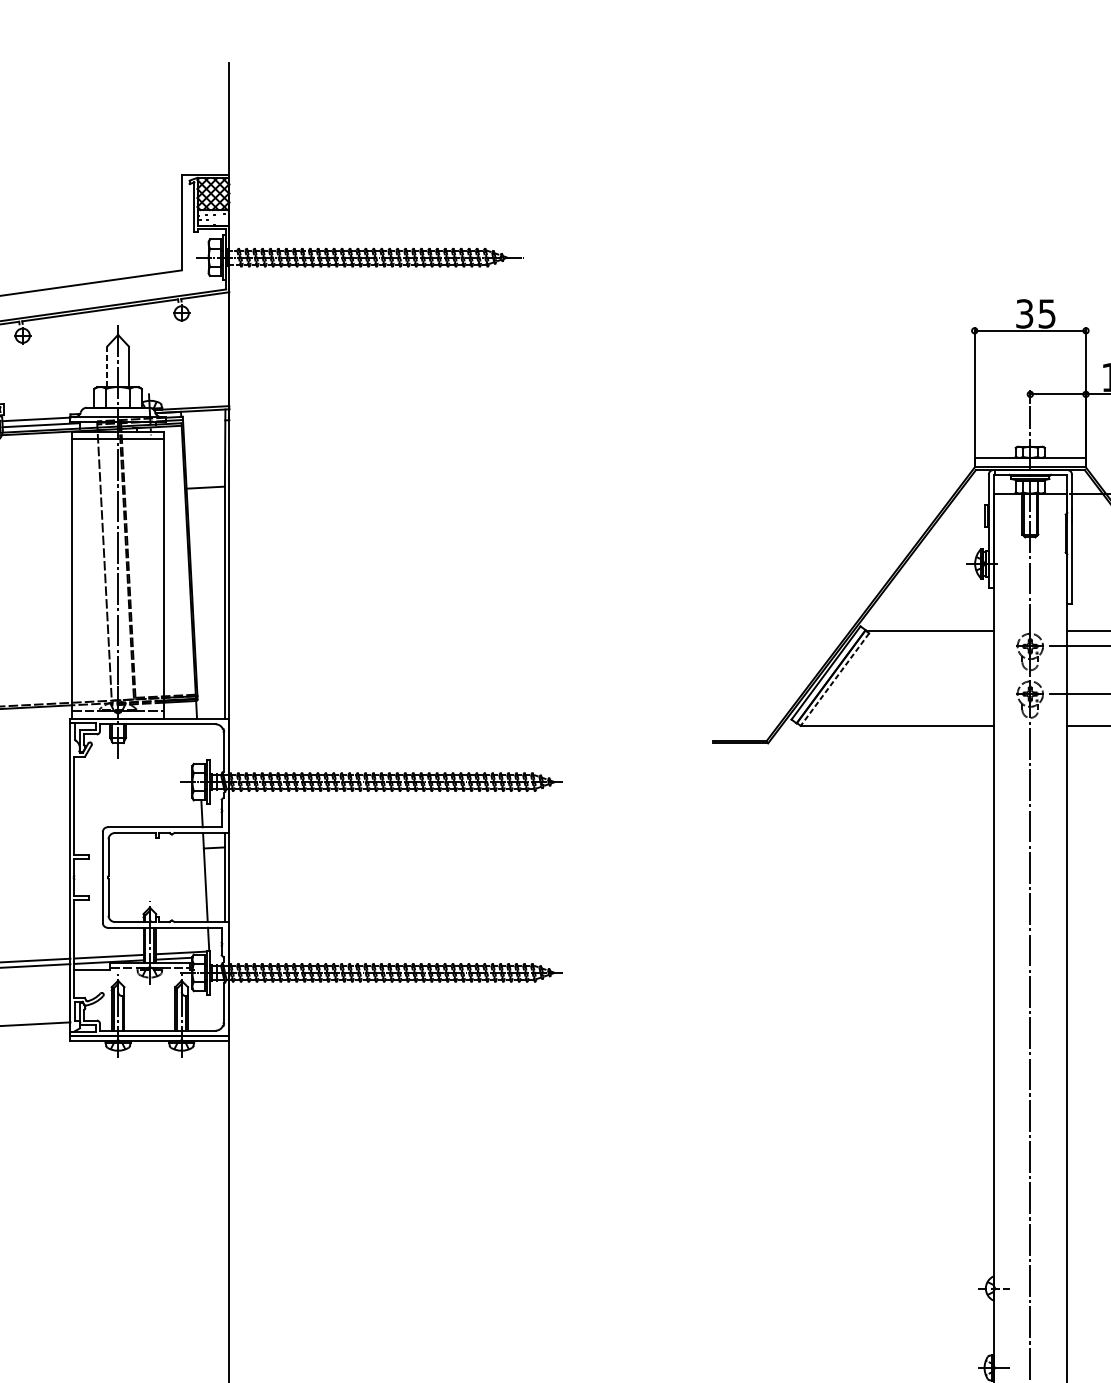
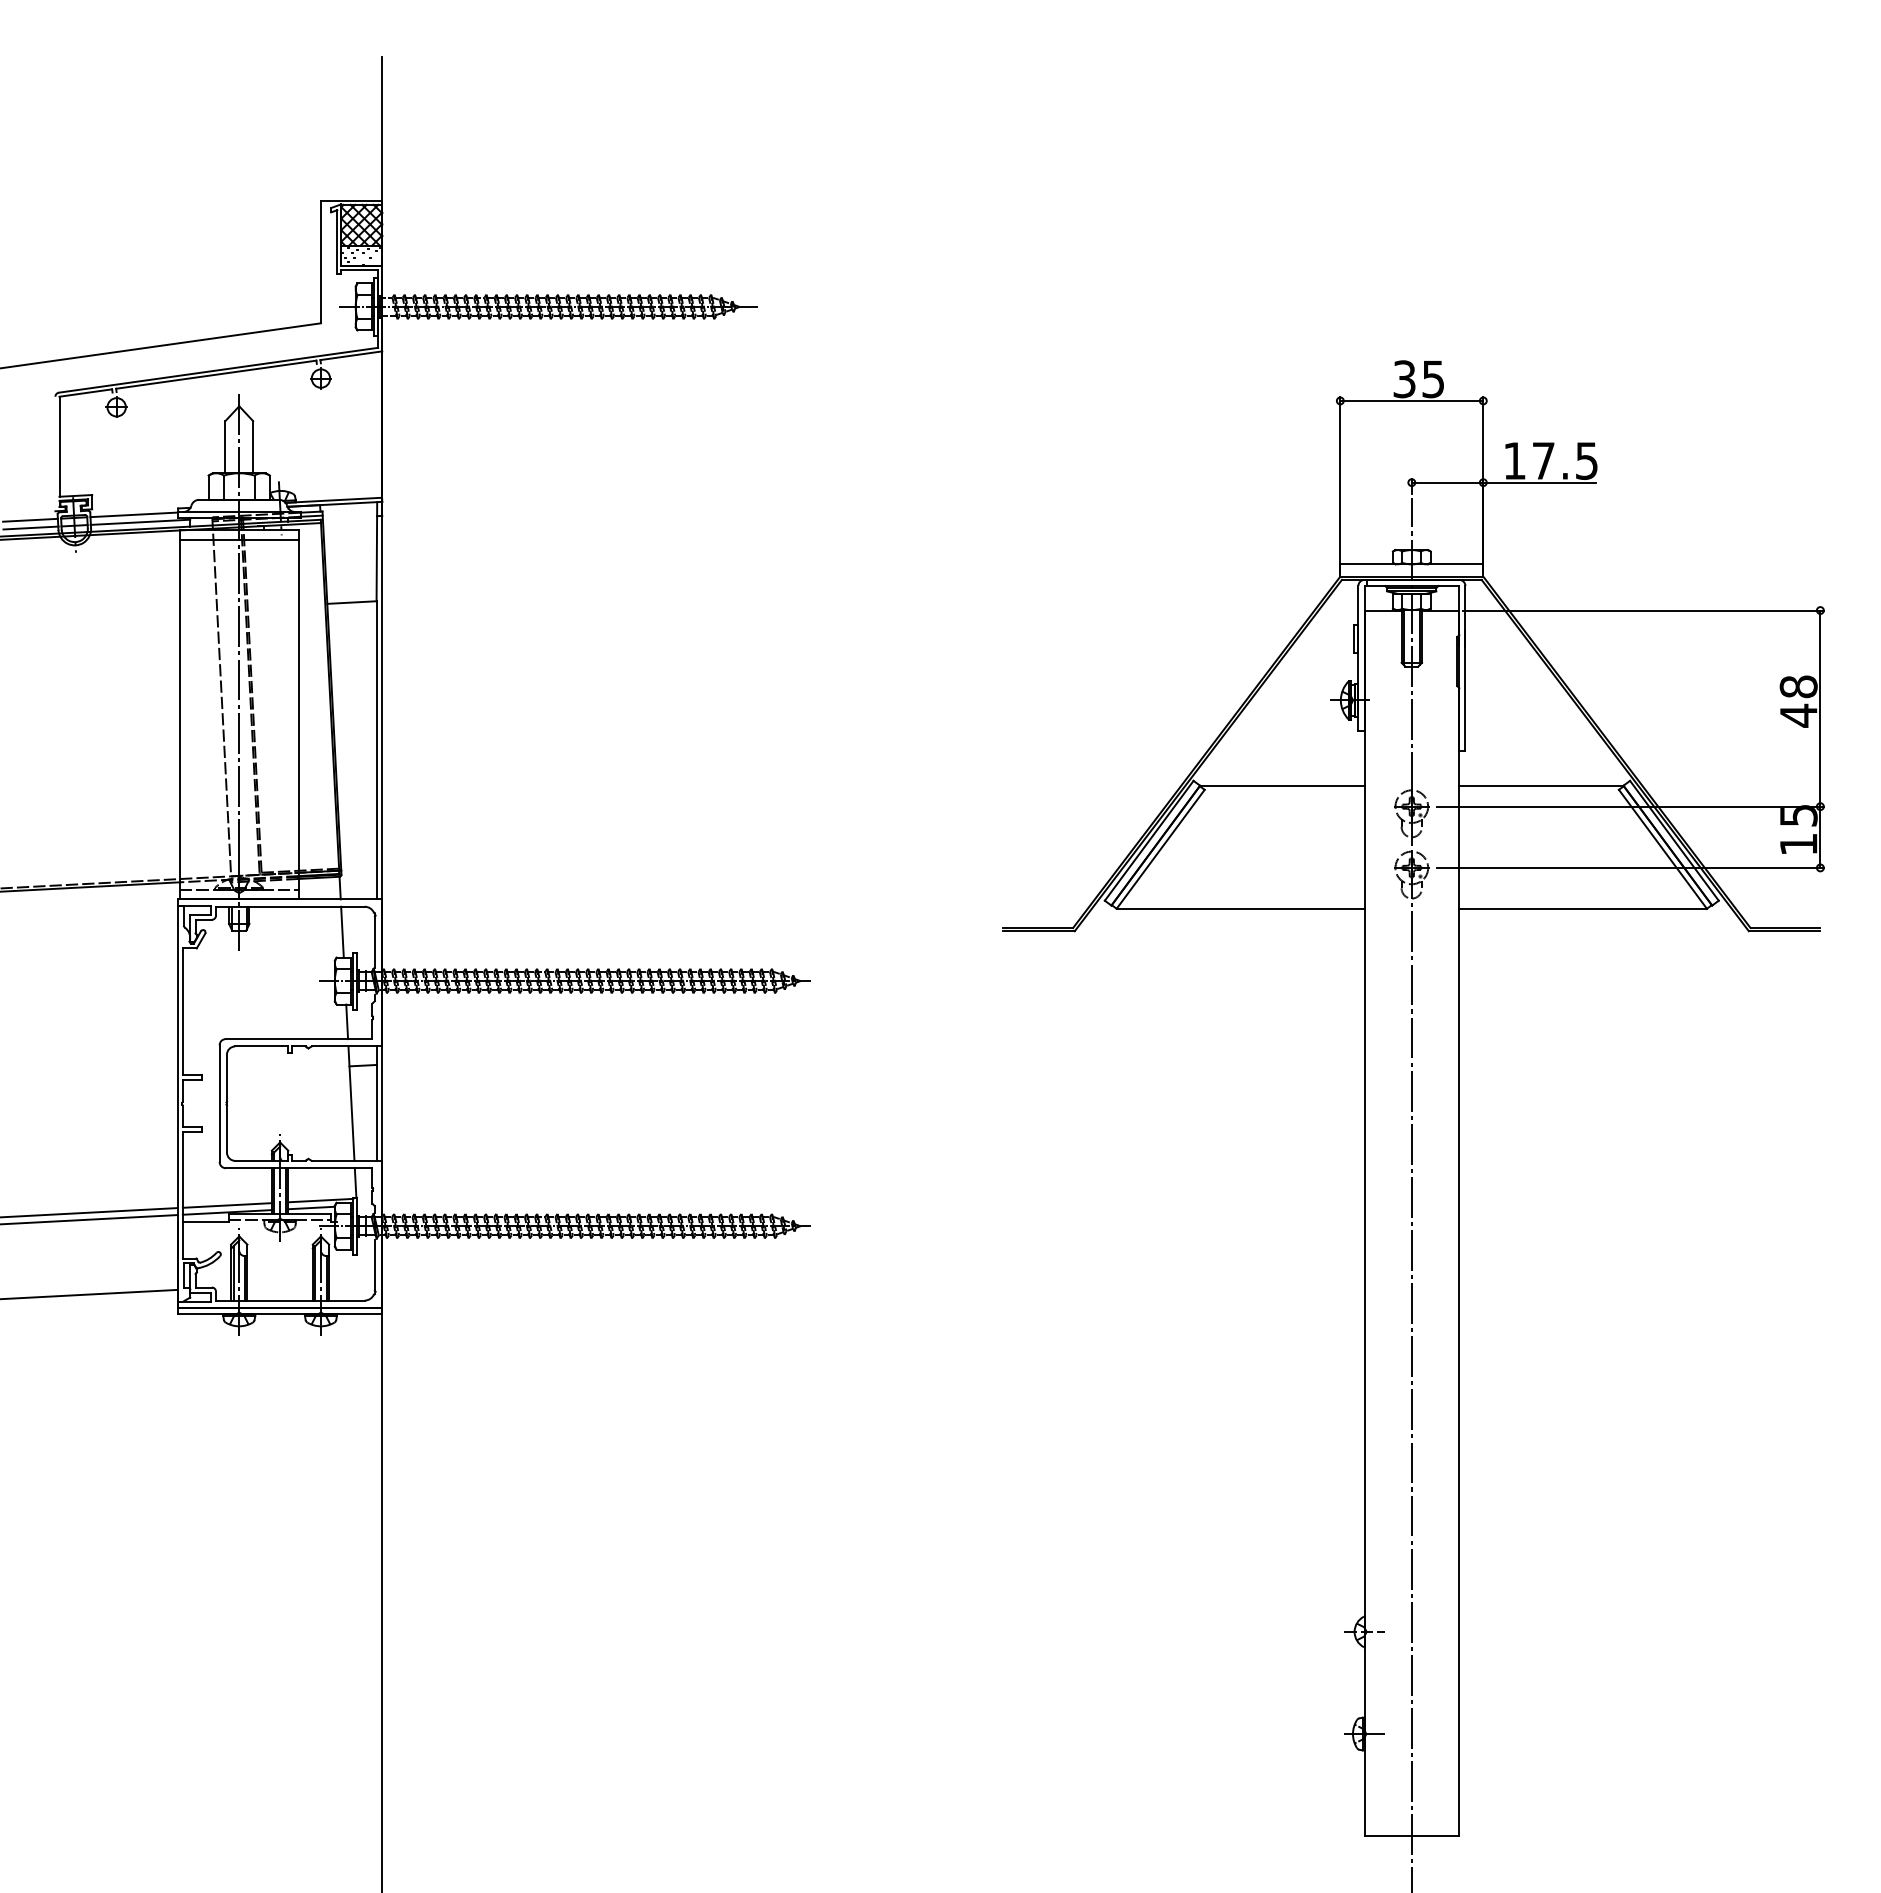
line: (107, 367) -> (225, 447), dashed -> solid
line: (834, 679) -> (1160, 849), dashed -> solid
line: (198, 743) -> (342, 931), added

